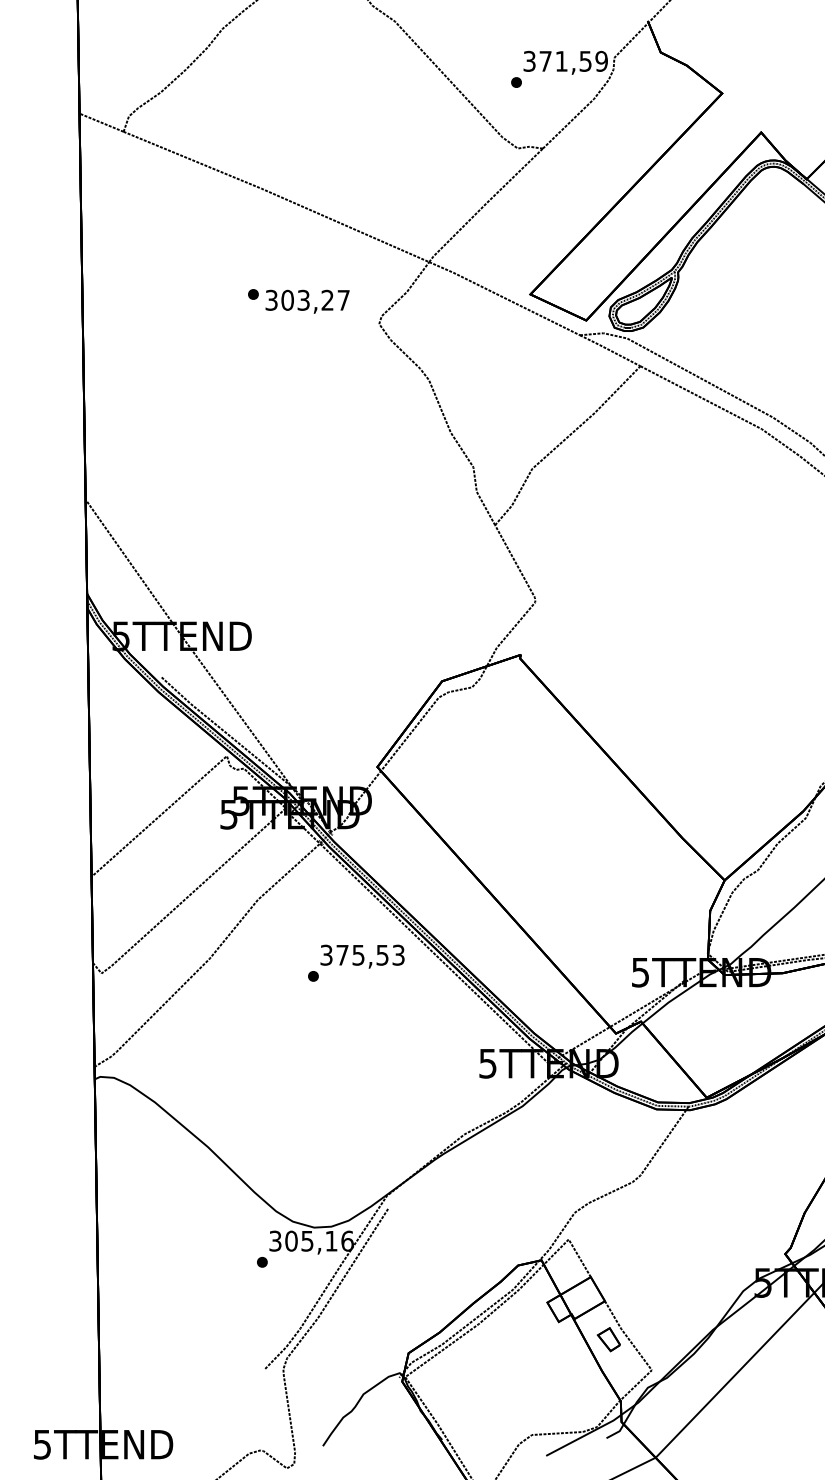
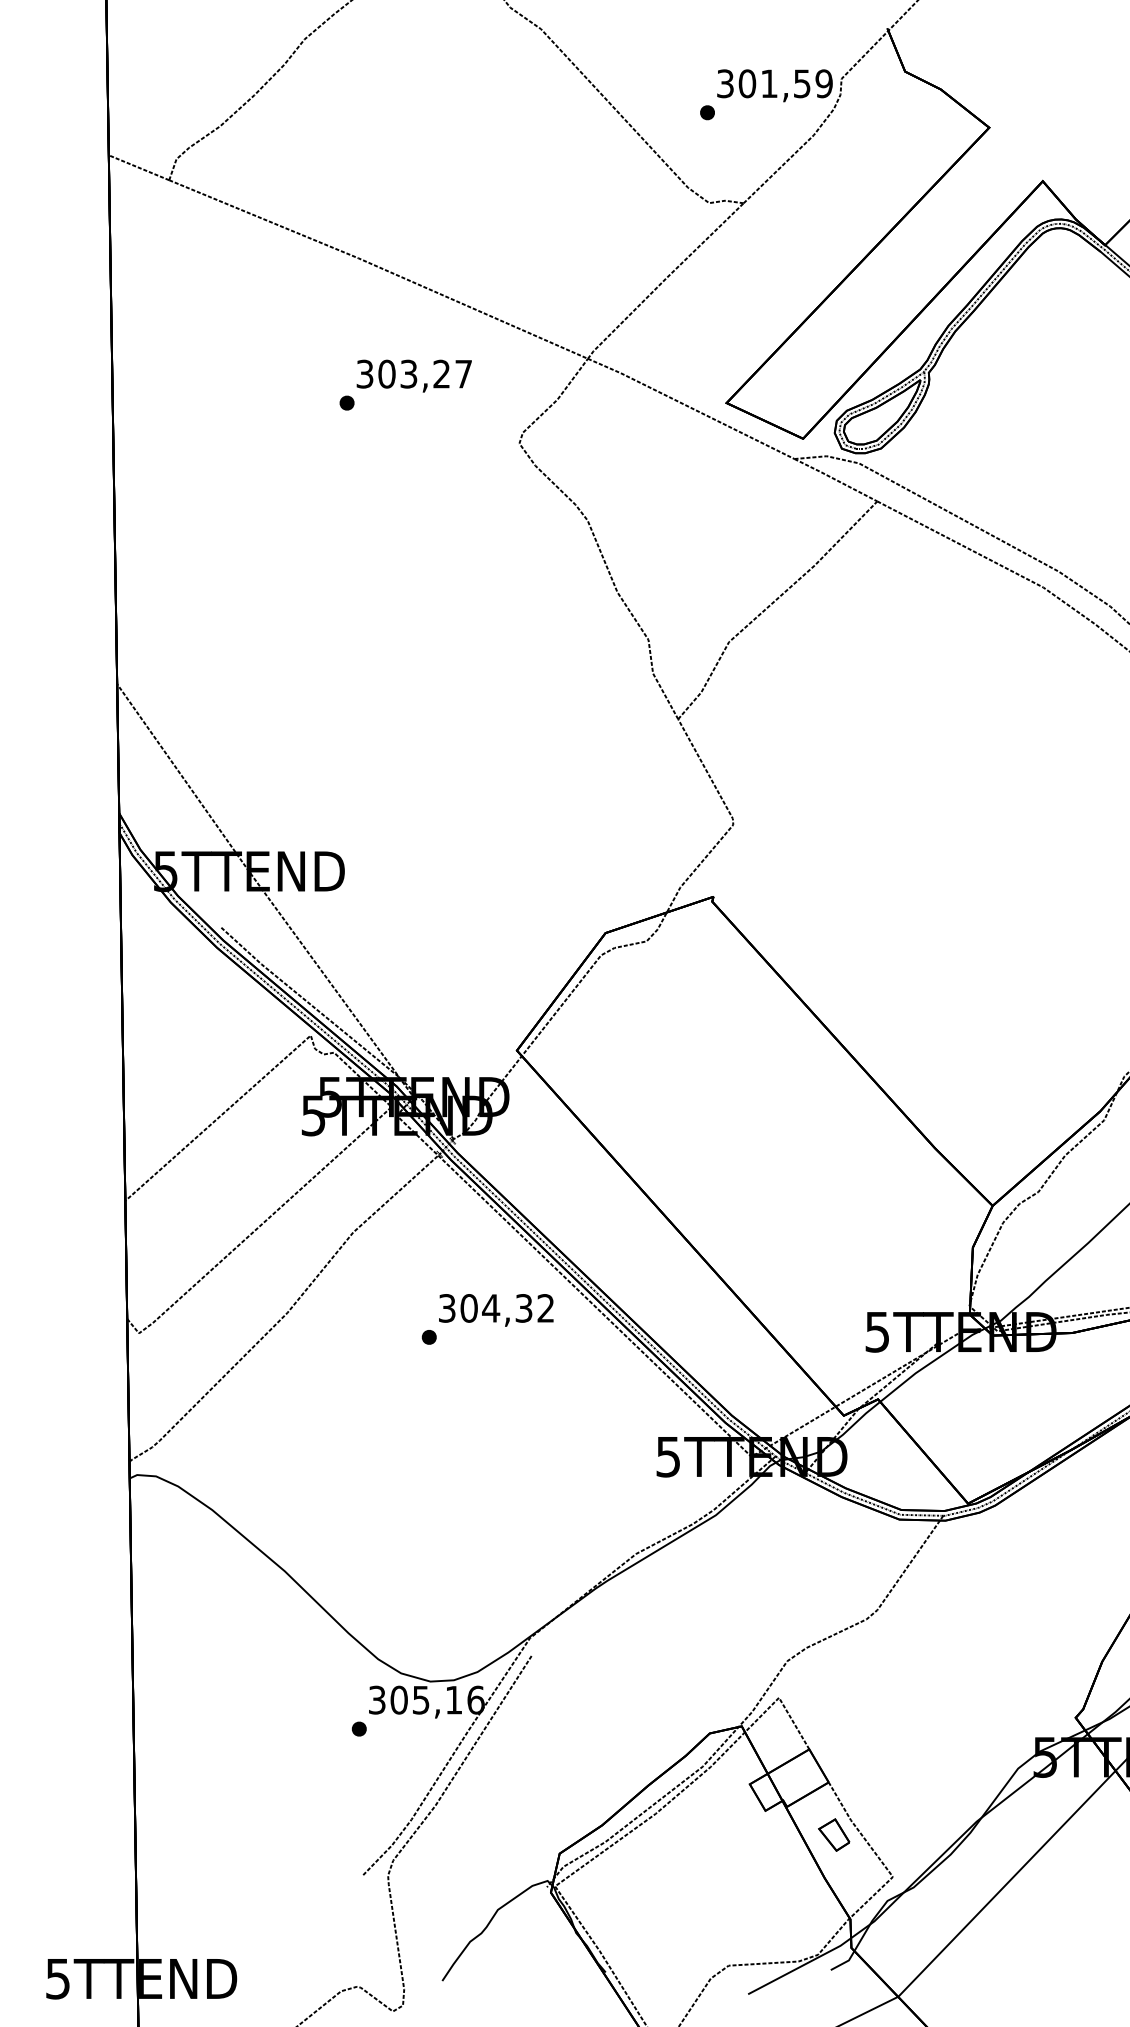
text: (545, 61) -> (747, 83), 371,59 -> 301,59
text: (307, 301) -> (413, 375), moved
text: (370, 955) -> (507, 1308), 375,53 -> 304,32

